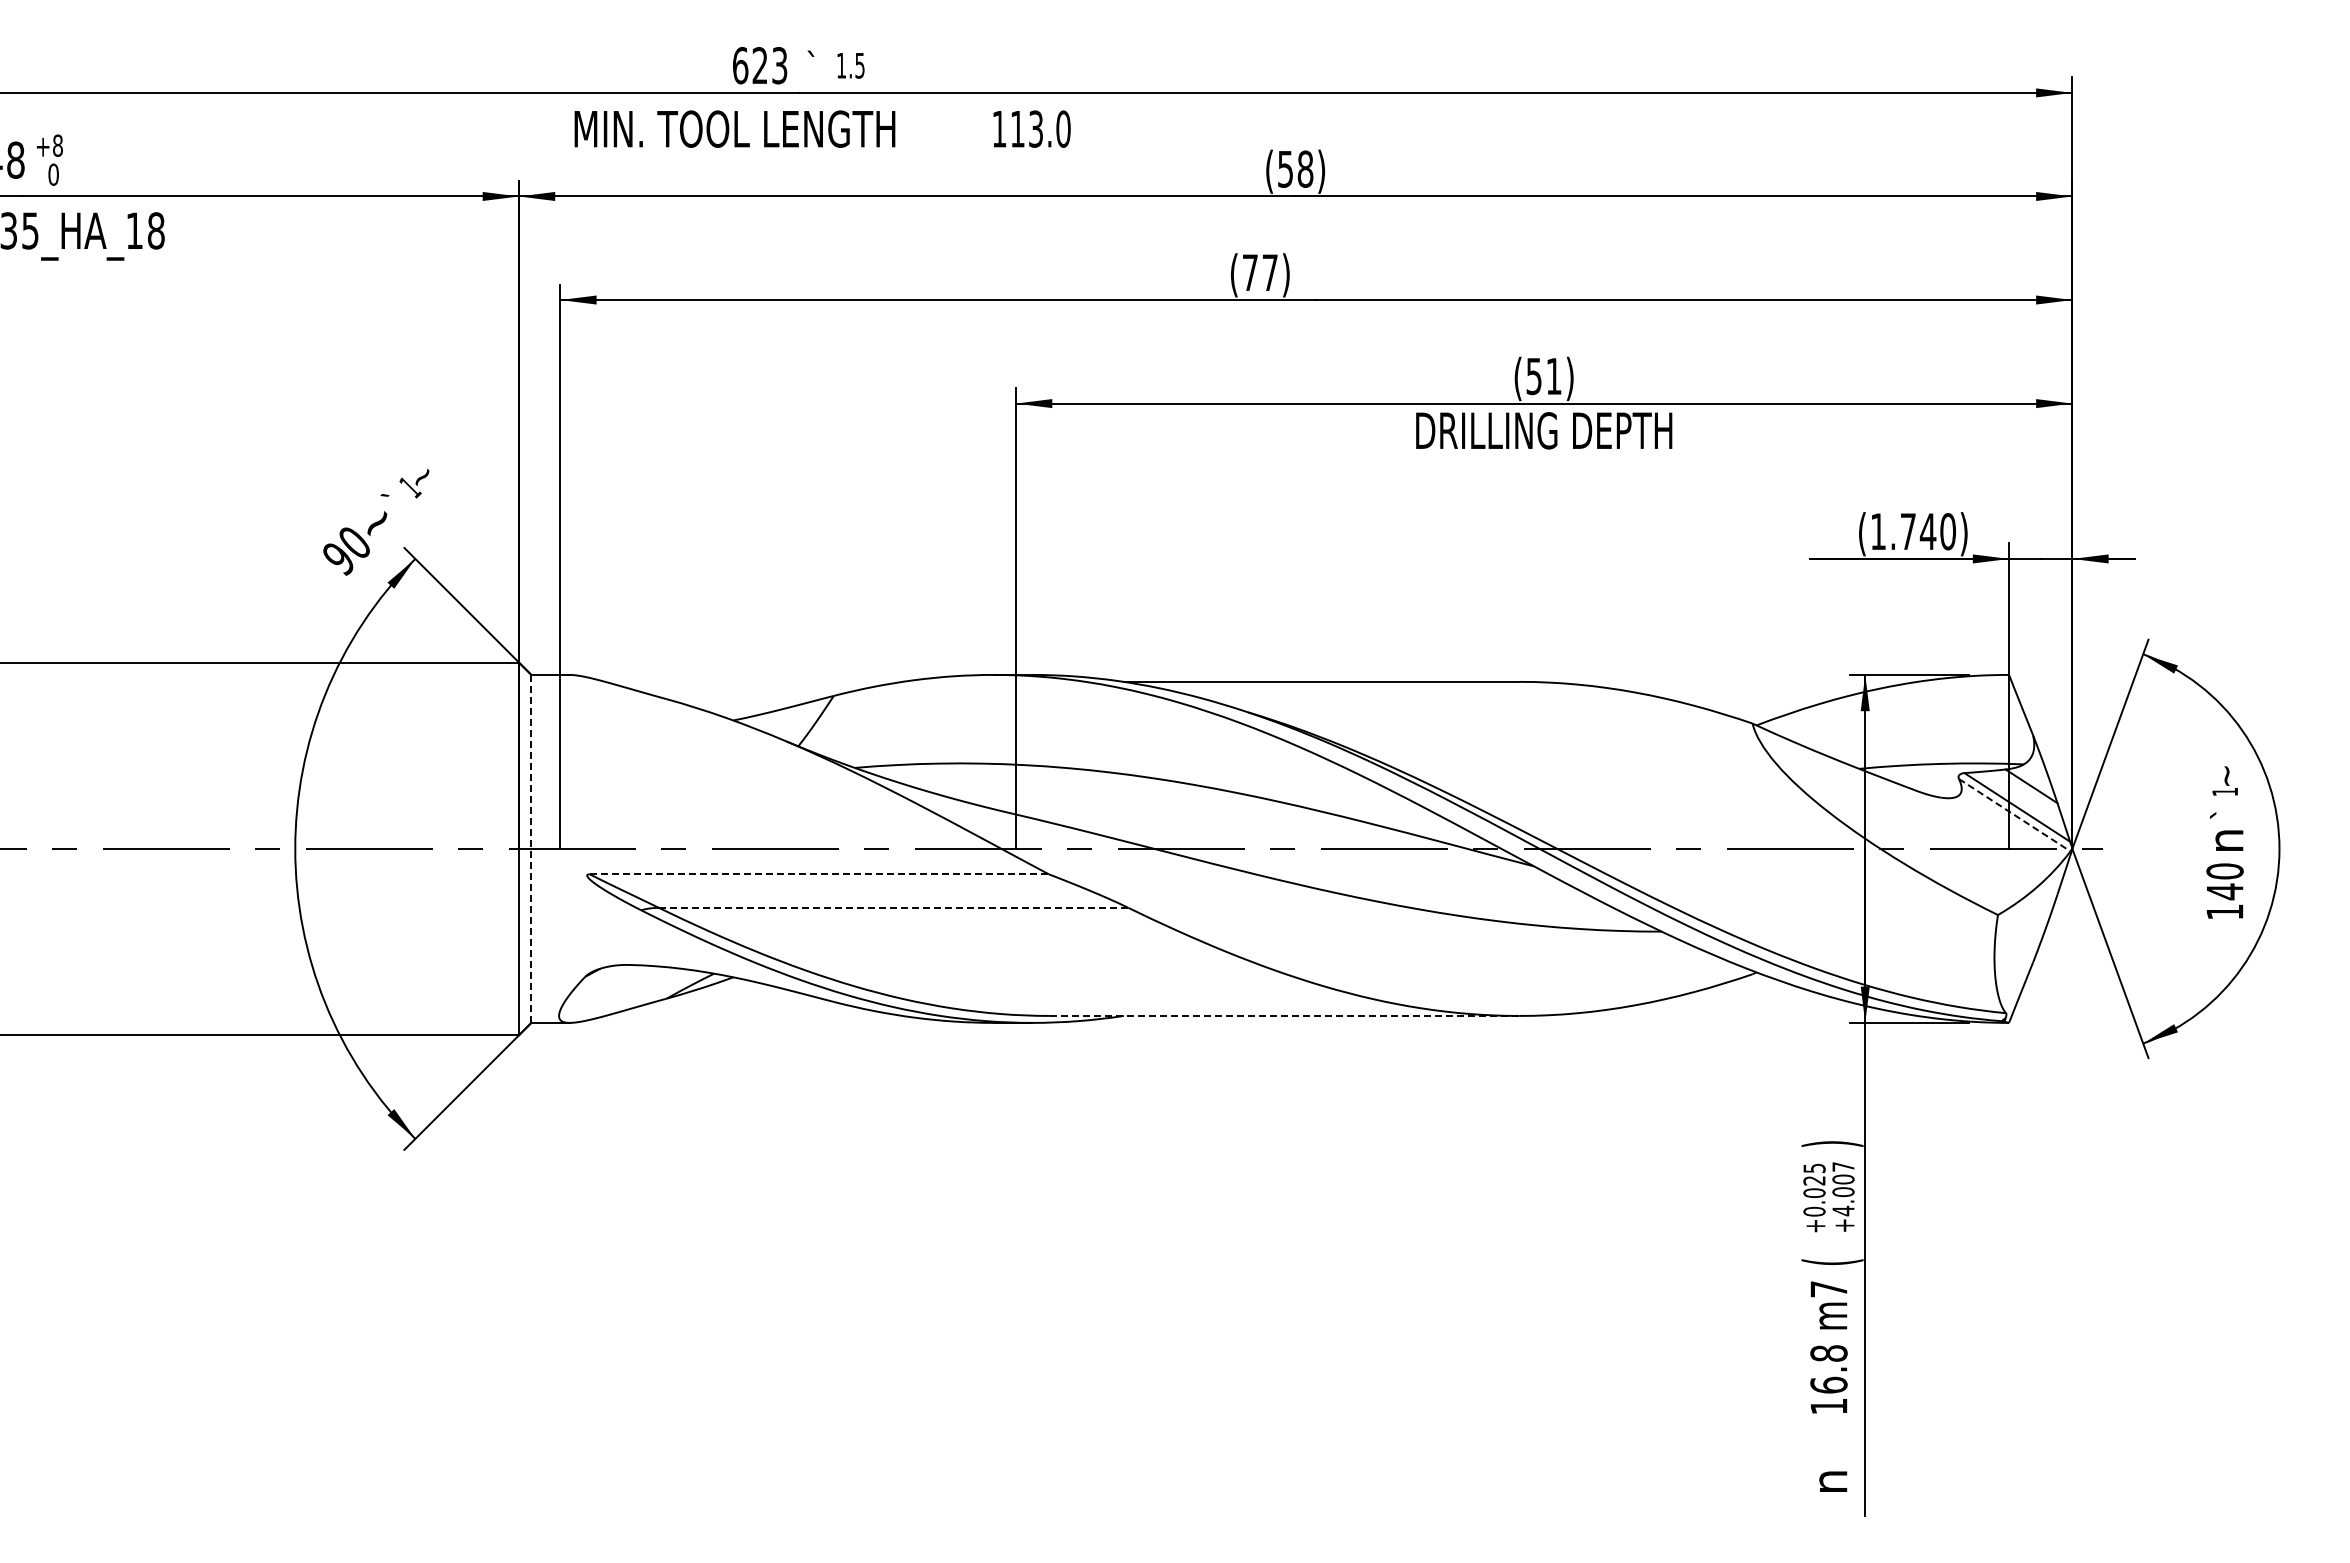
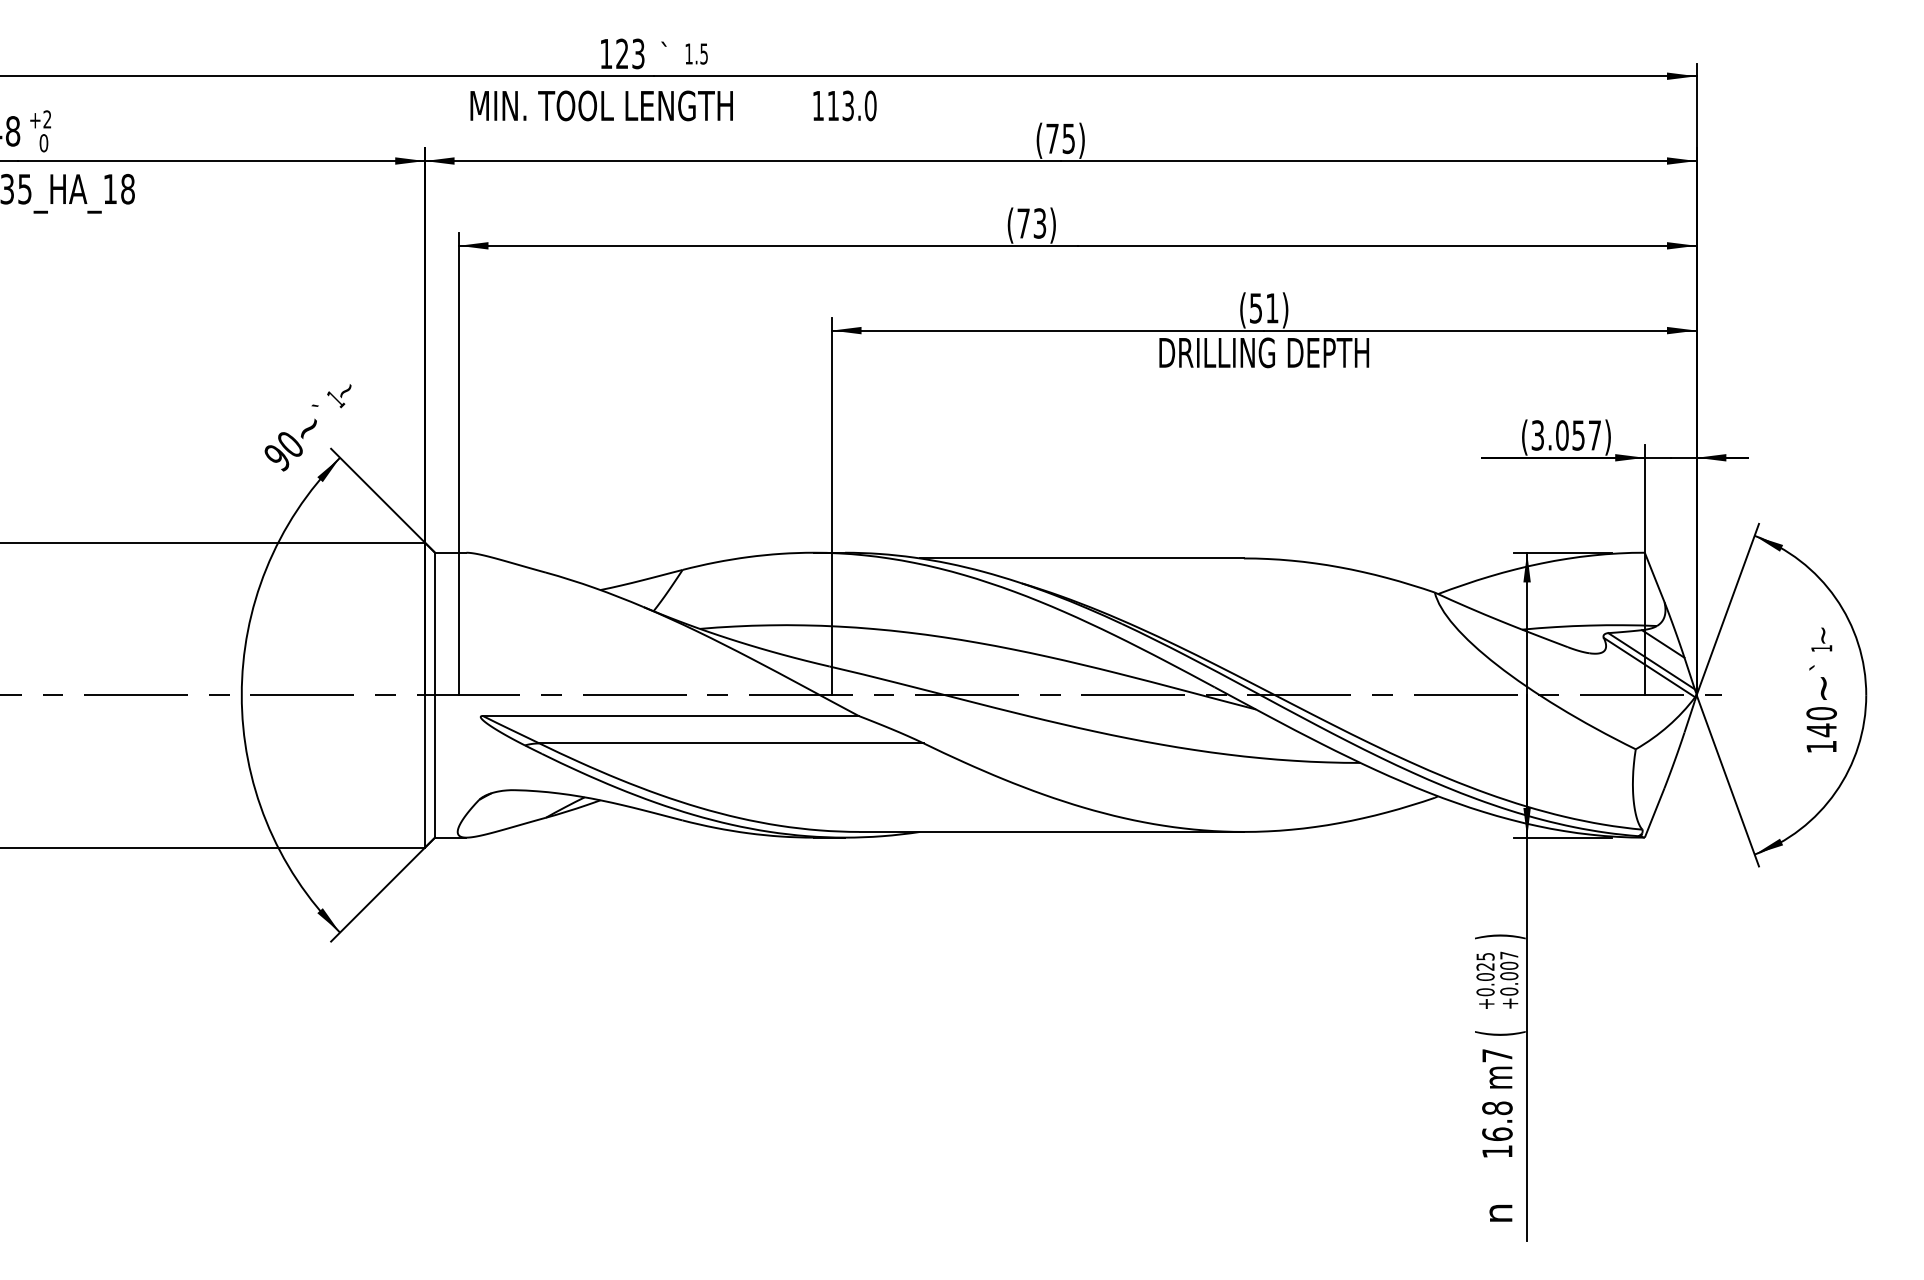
text: (740, 65) -> (606, 53), 623 -> 123
text: (57, 145) -> (47, 119), +8 -> +2
text: (1295, 168) -> (1060, 138), (58) -> (75)
text: (1269, 272) -> (1039, 223), (77) -> (73)
text: (1913, 531) -> (1566, 435), (1.740) -> (3.057)
line: (2014, 815) -> (1649, 667), dashed -> solid
text: (2229, 840) -> (1825, 688), n -> ~
line: (531, 848) -> (435, 694), dashed -> solid
line: (819, 874) -> (670, 716), dashed -> solid
line: (893, 907) -> (731, 743), dashed -> solid
line: (1284, 1015) -> (1051, 831), dashed -> solid
text: (1843, 1210) -> (1509, 991), +4.007 -> +0.007

